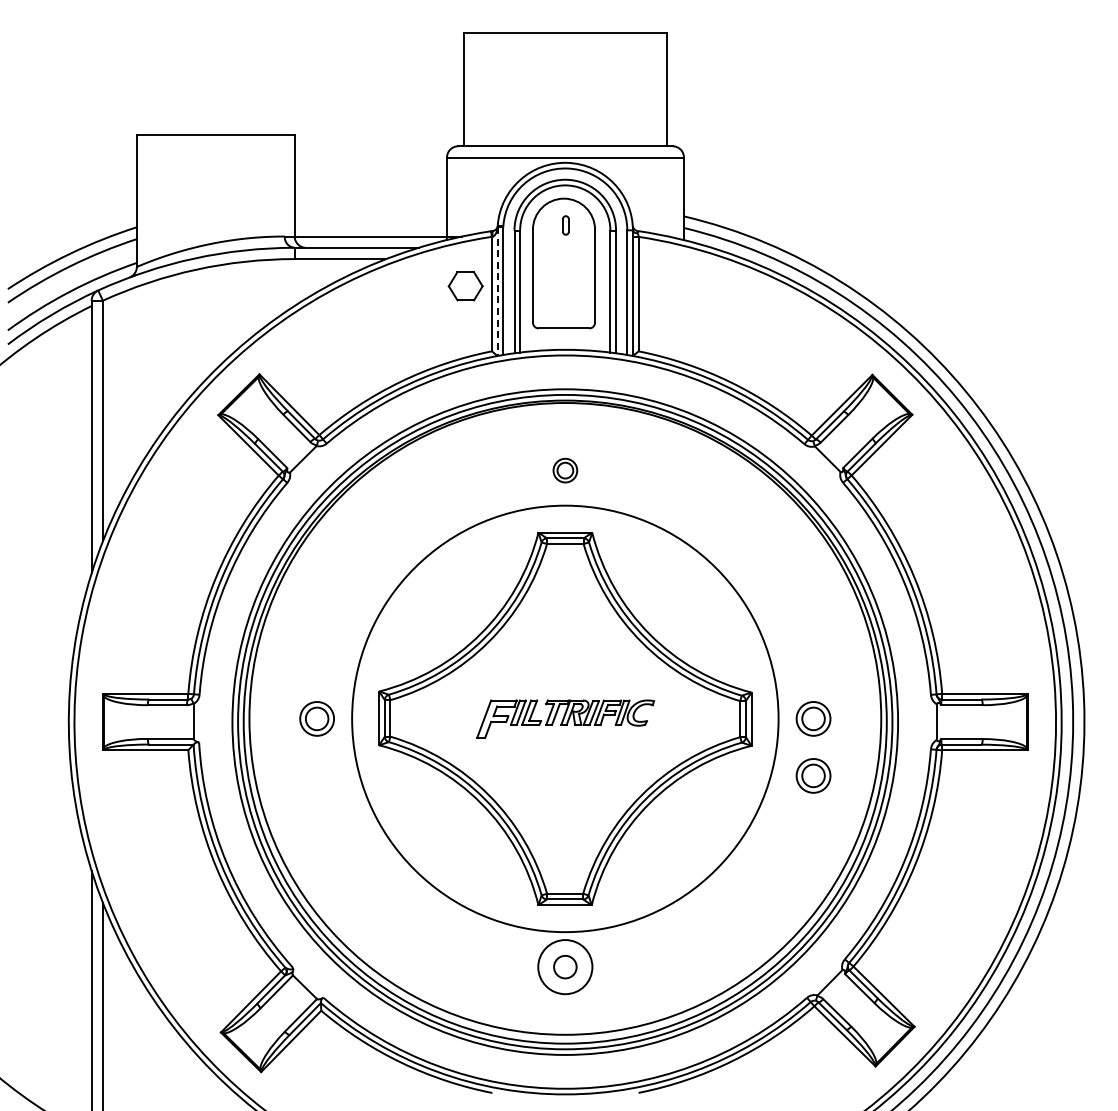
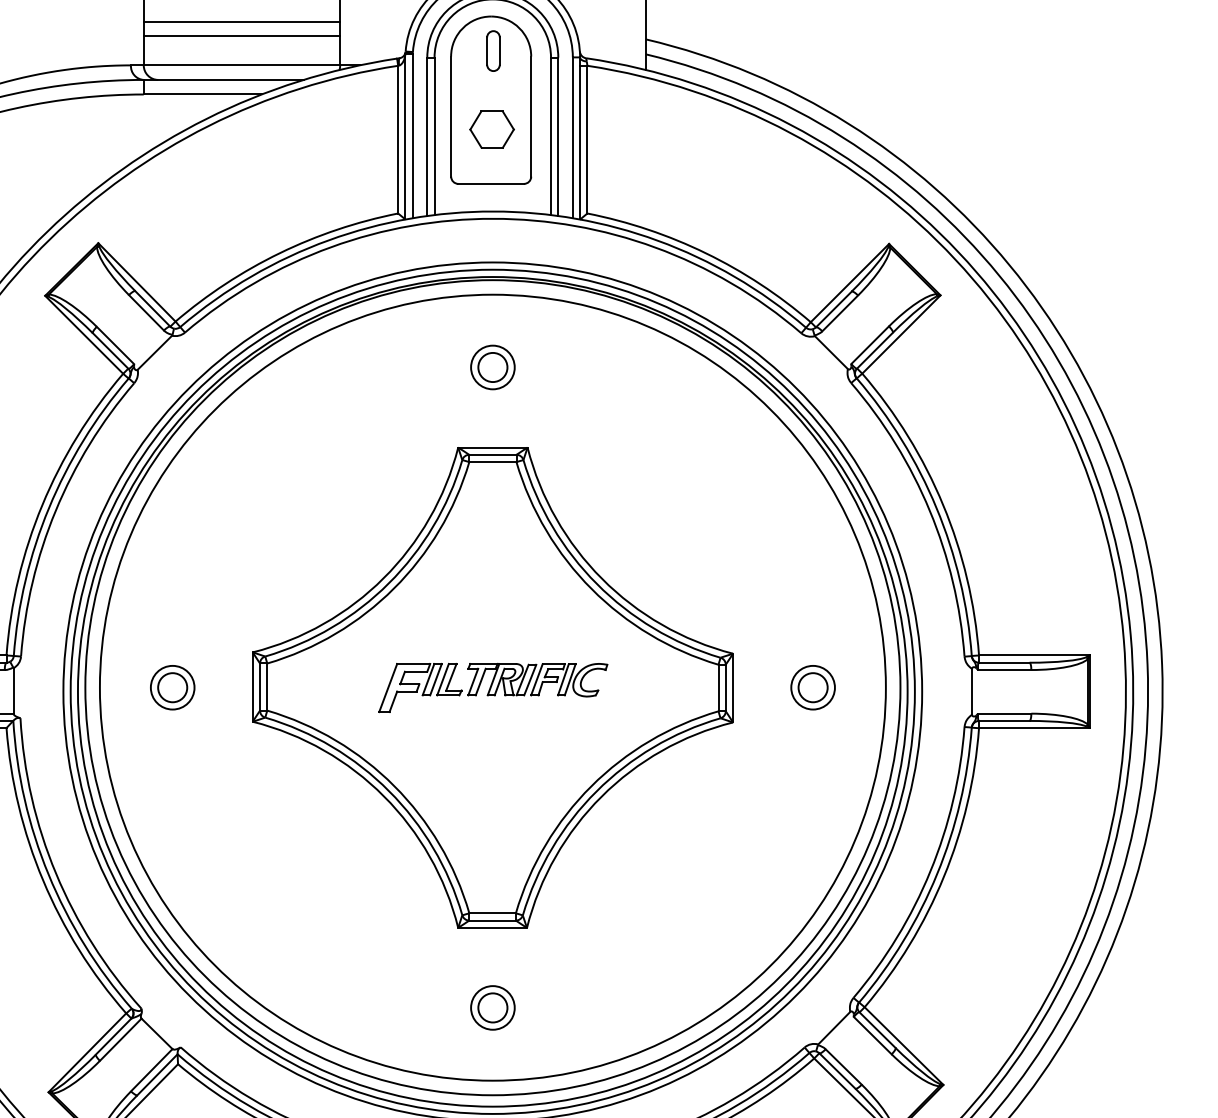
line: (370, 202) -> (241, 21), added
line: (370, 213) -> (241, 35), added
part: (565, 225) -> (493, 51), size x1.67
part: (465, 286) -> (491, 129), moved
line: (497, 292) -> (405, 137), dashed -> solid
part: (565, 470) -> (493, 367), size x1.43
circle: (564, 718) -> (491, 687), size x1.43
part: (813, 775) -> (813, 760), removed
circle: (565, 967) -> (493, 1008), size x0.62

